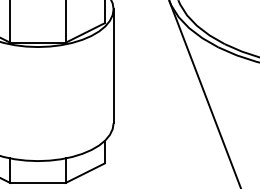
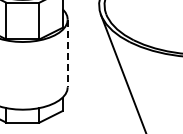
line: (113, 66) -> (67, 53), solid -> dashed

